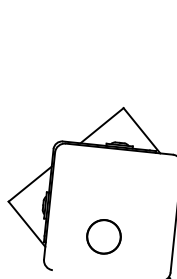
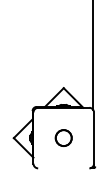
circle: (103, 235) -> (63, 137), moved

